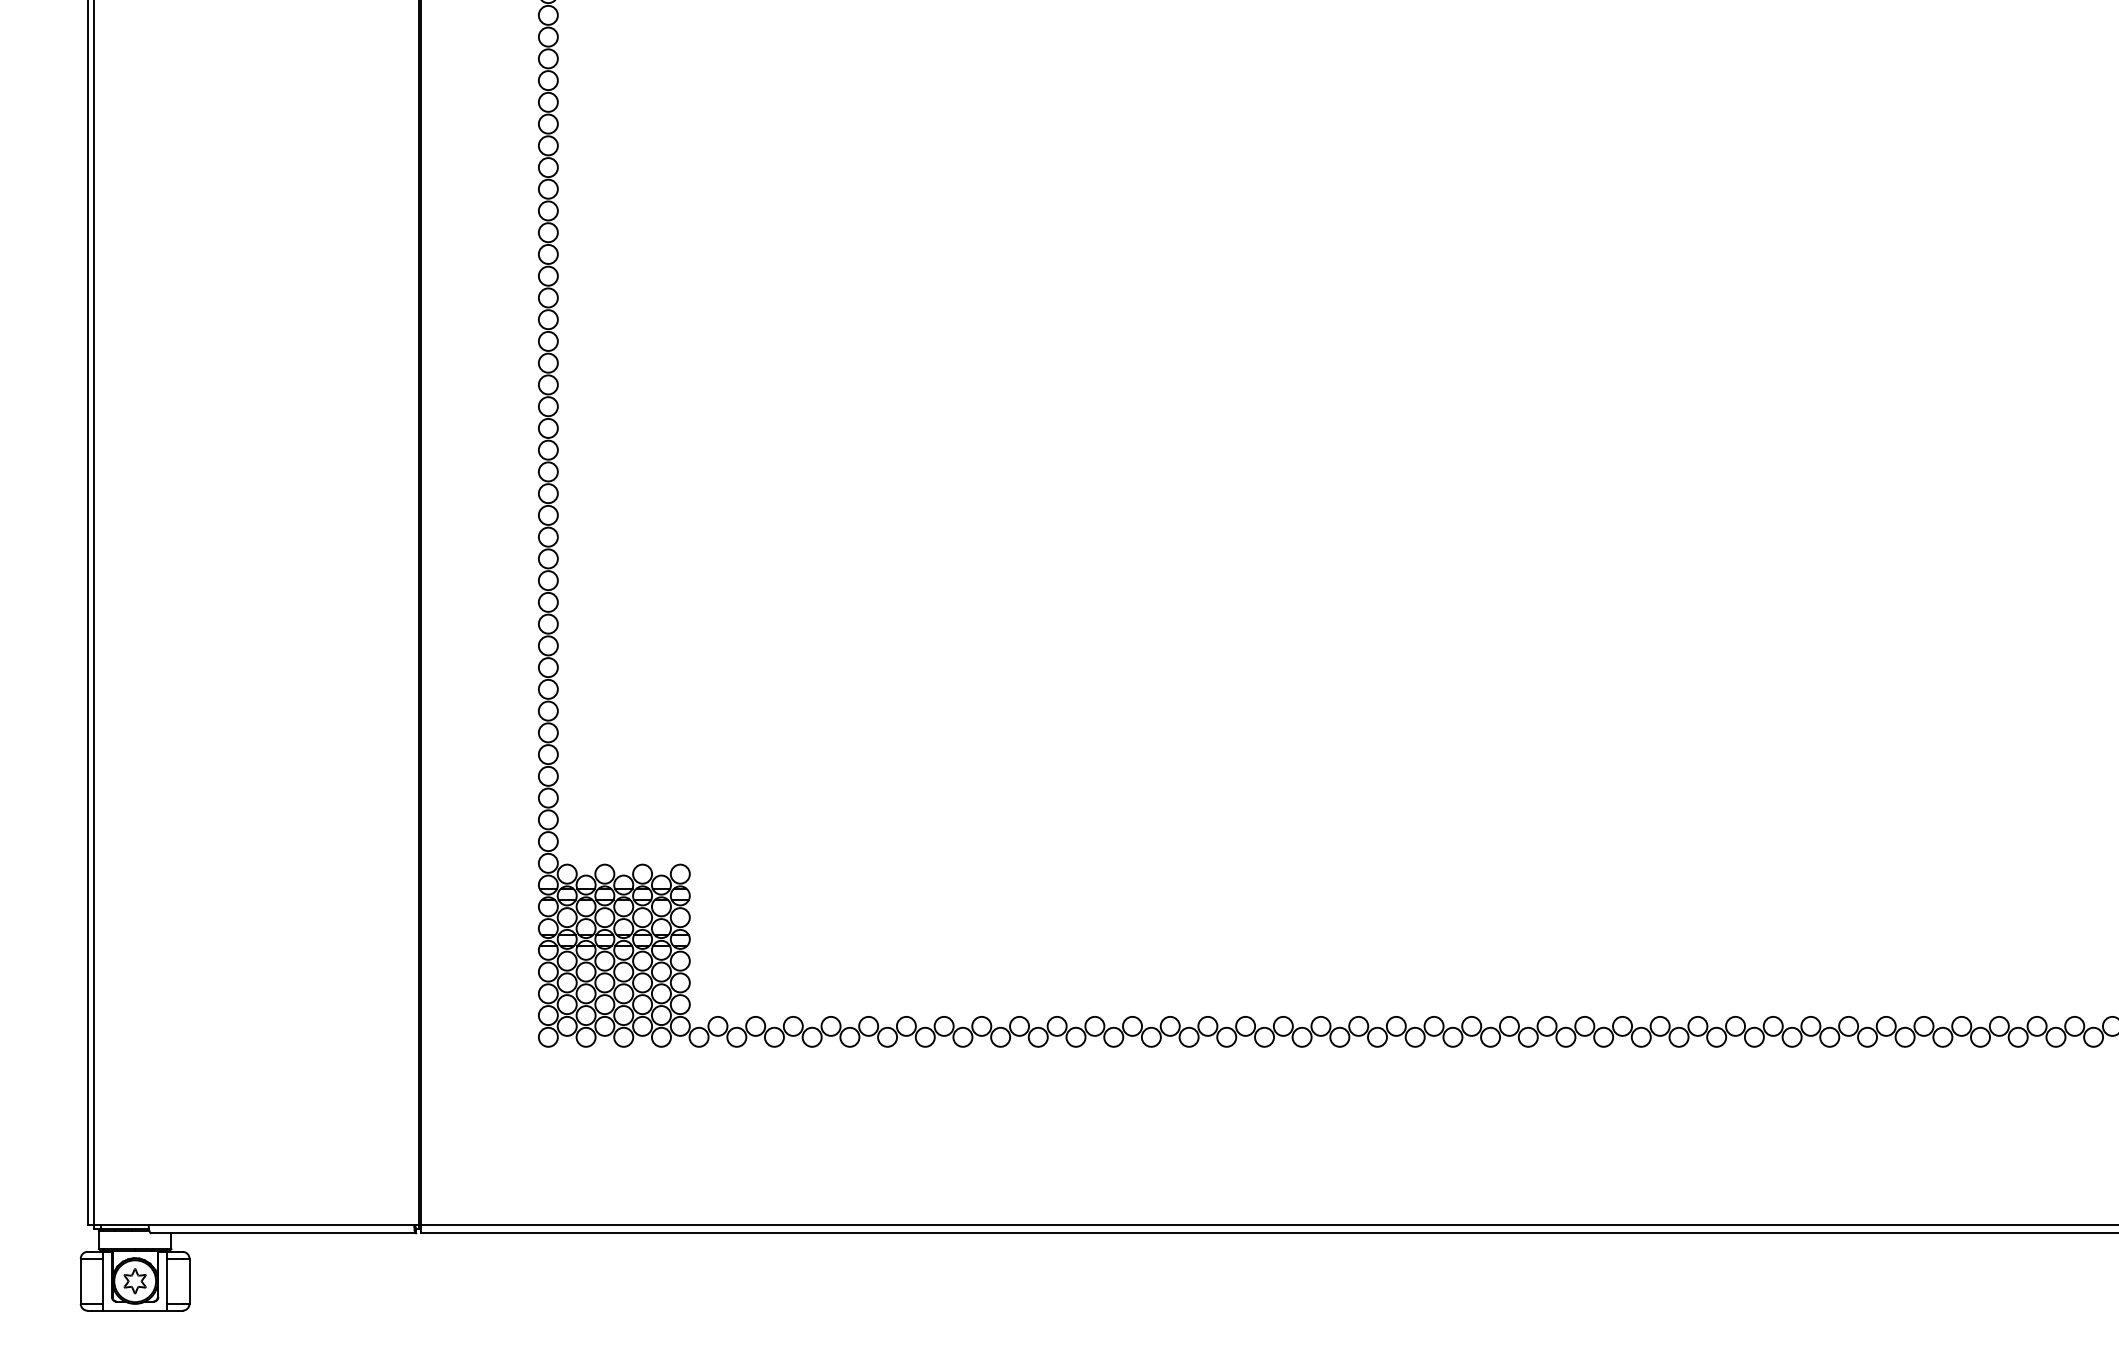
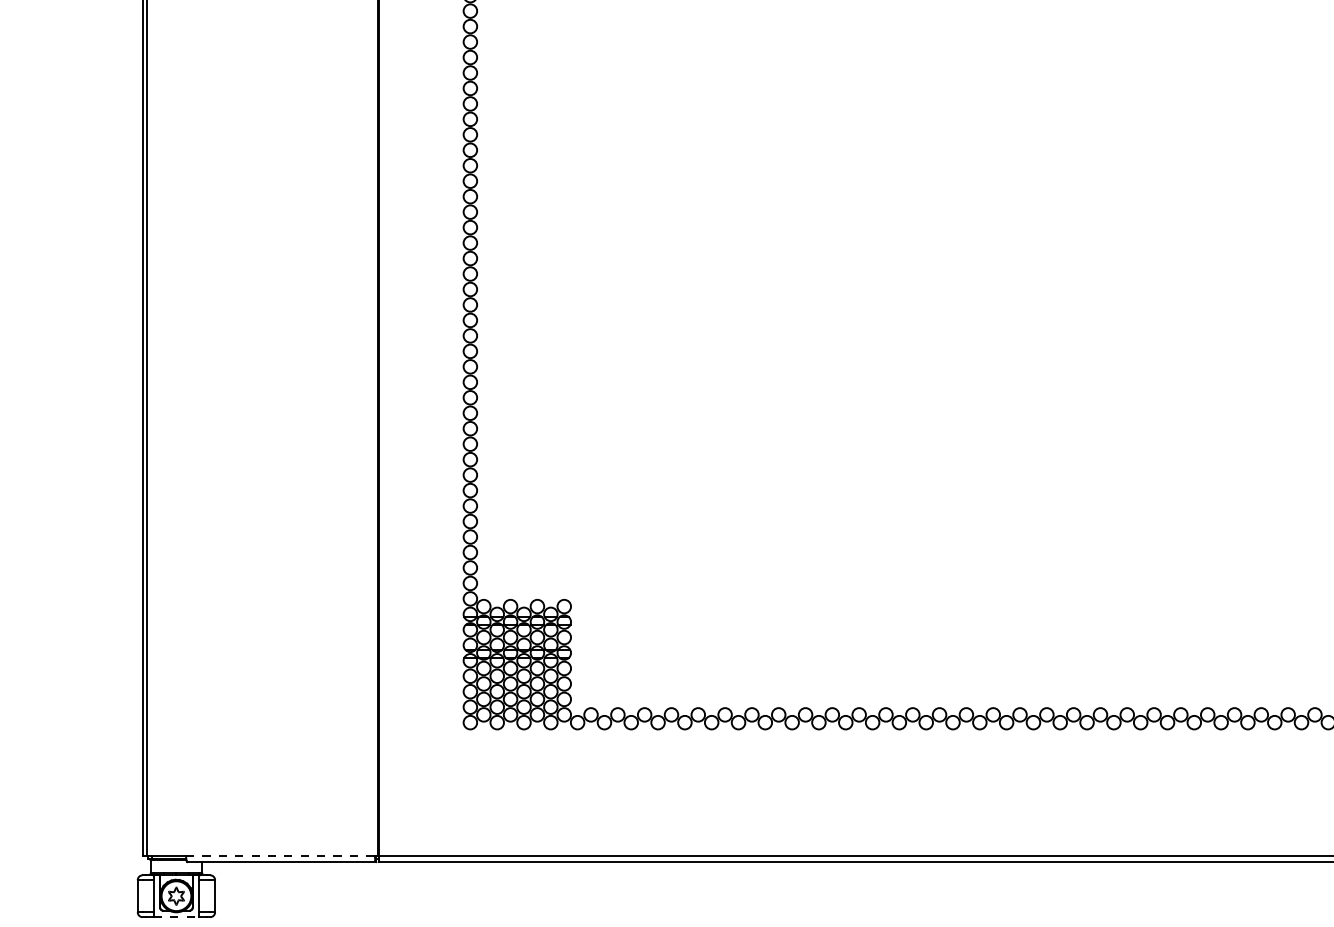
line: (281, 1225) -> (280, 856), solid -> dashed
line: (135, 1310) -> (176, 917), solid -> dashed

